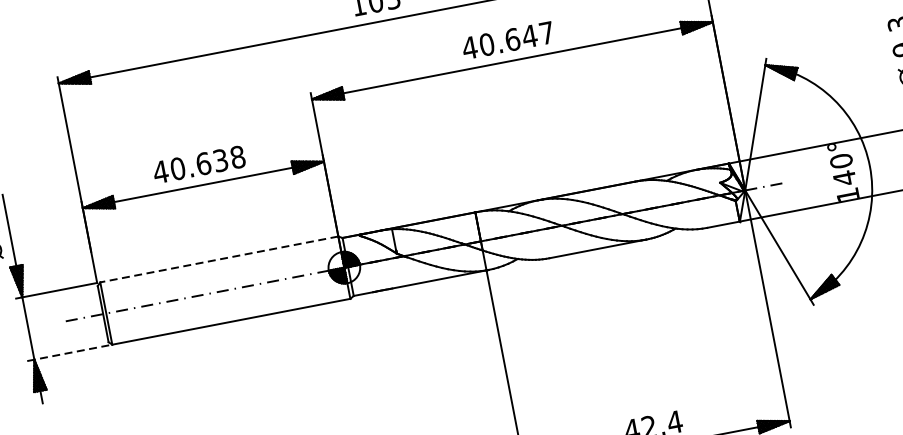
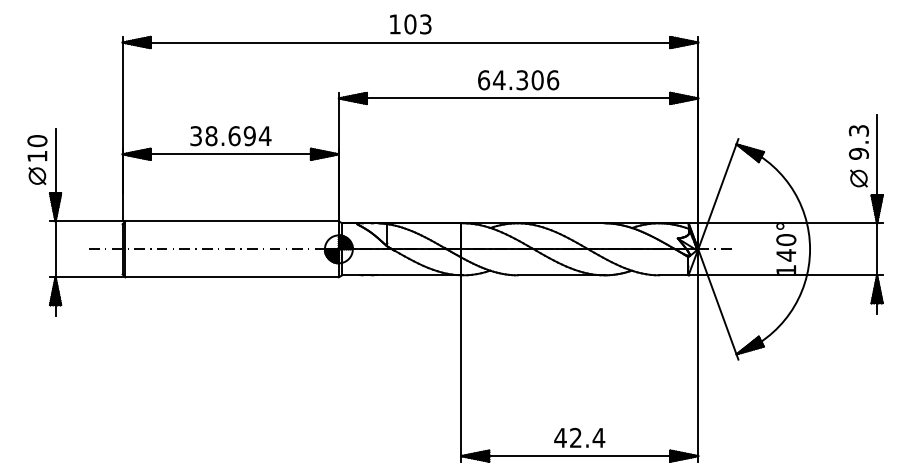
text: (508, 40) -> (518, 80), 40.647 -> 64.306
text: (199, 165) -> (230, 136), 40.638 -> 38.694
line: (219, 259) -> (232, 221), dashed -> solid
line: (72, 352) -> (89, 277), dashed -> solid

